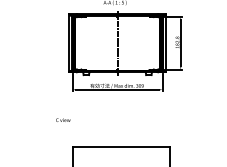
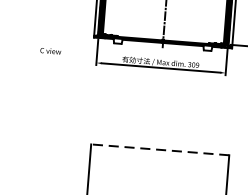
text: (63, 119) -> (51, 50), moved
line: (120, 146) -> (158, 149), solid -> dashed

